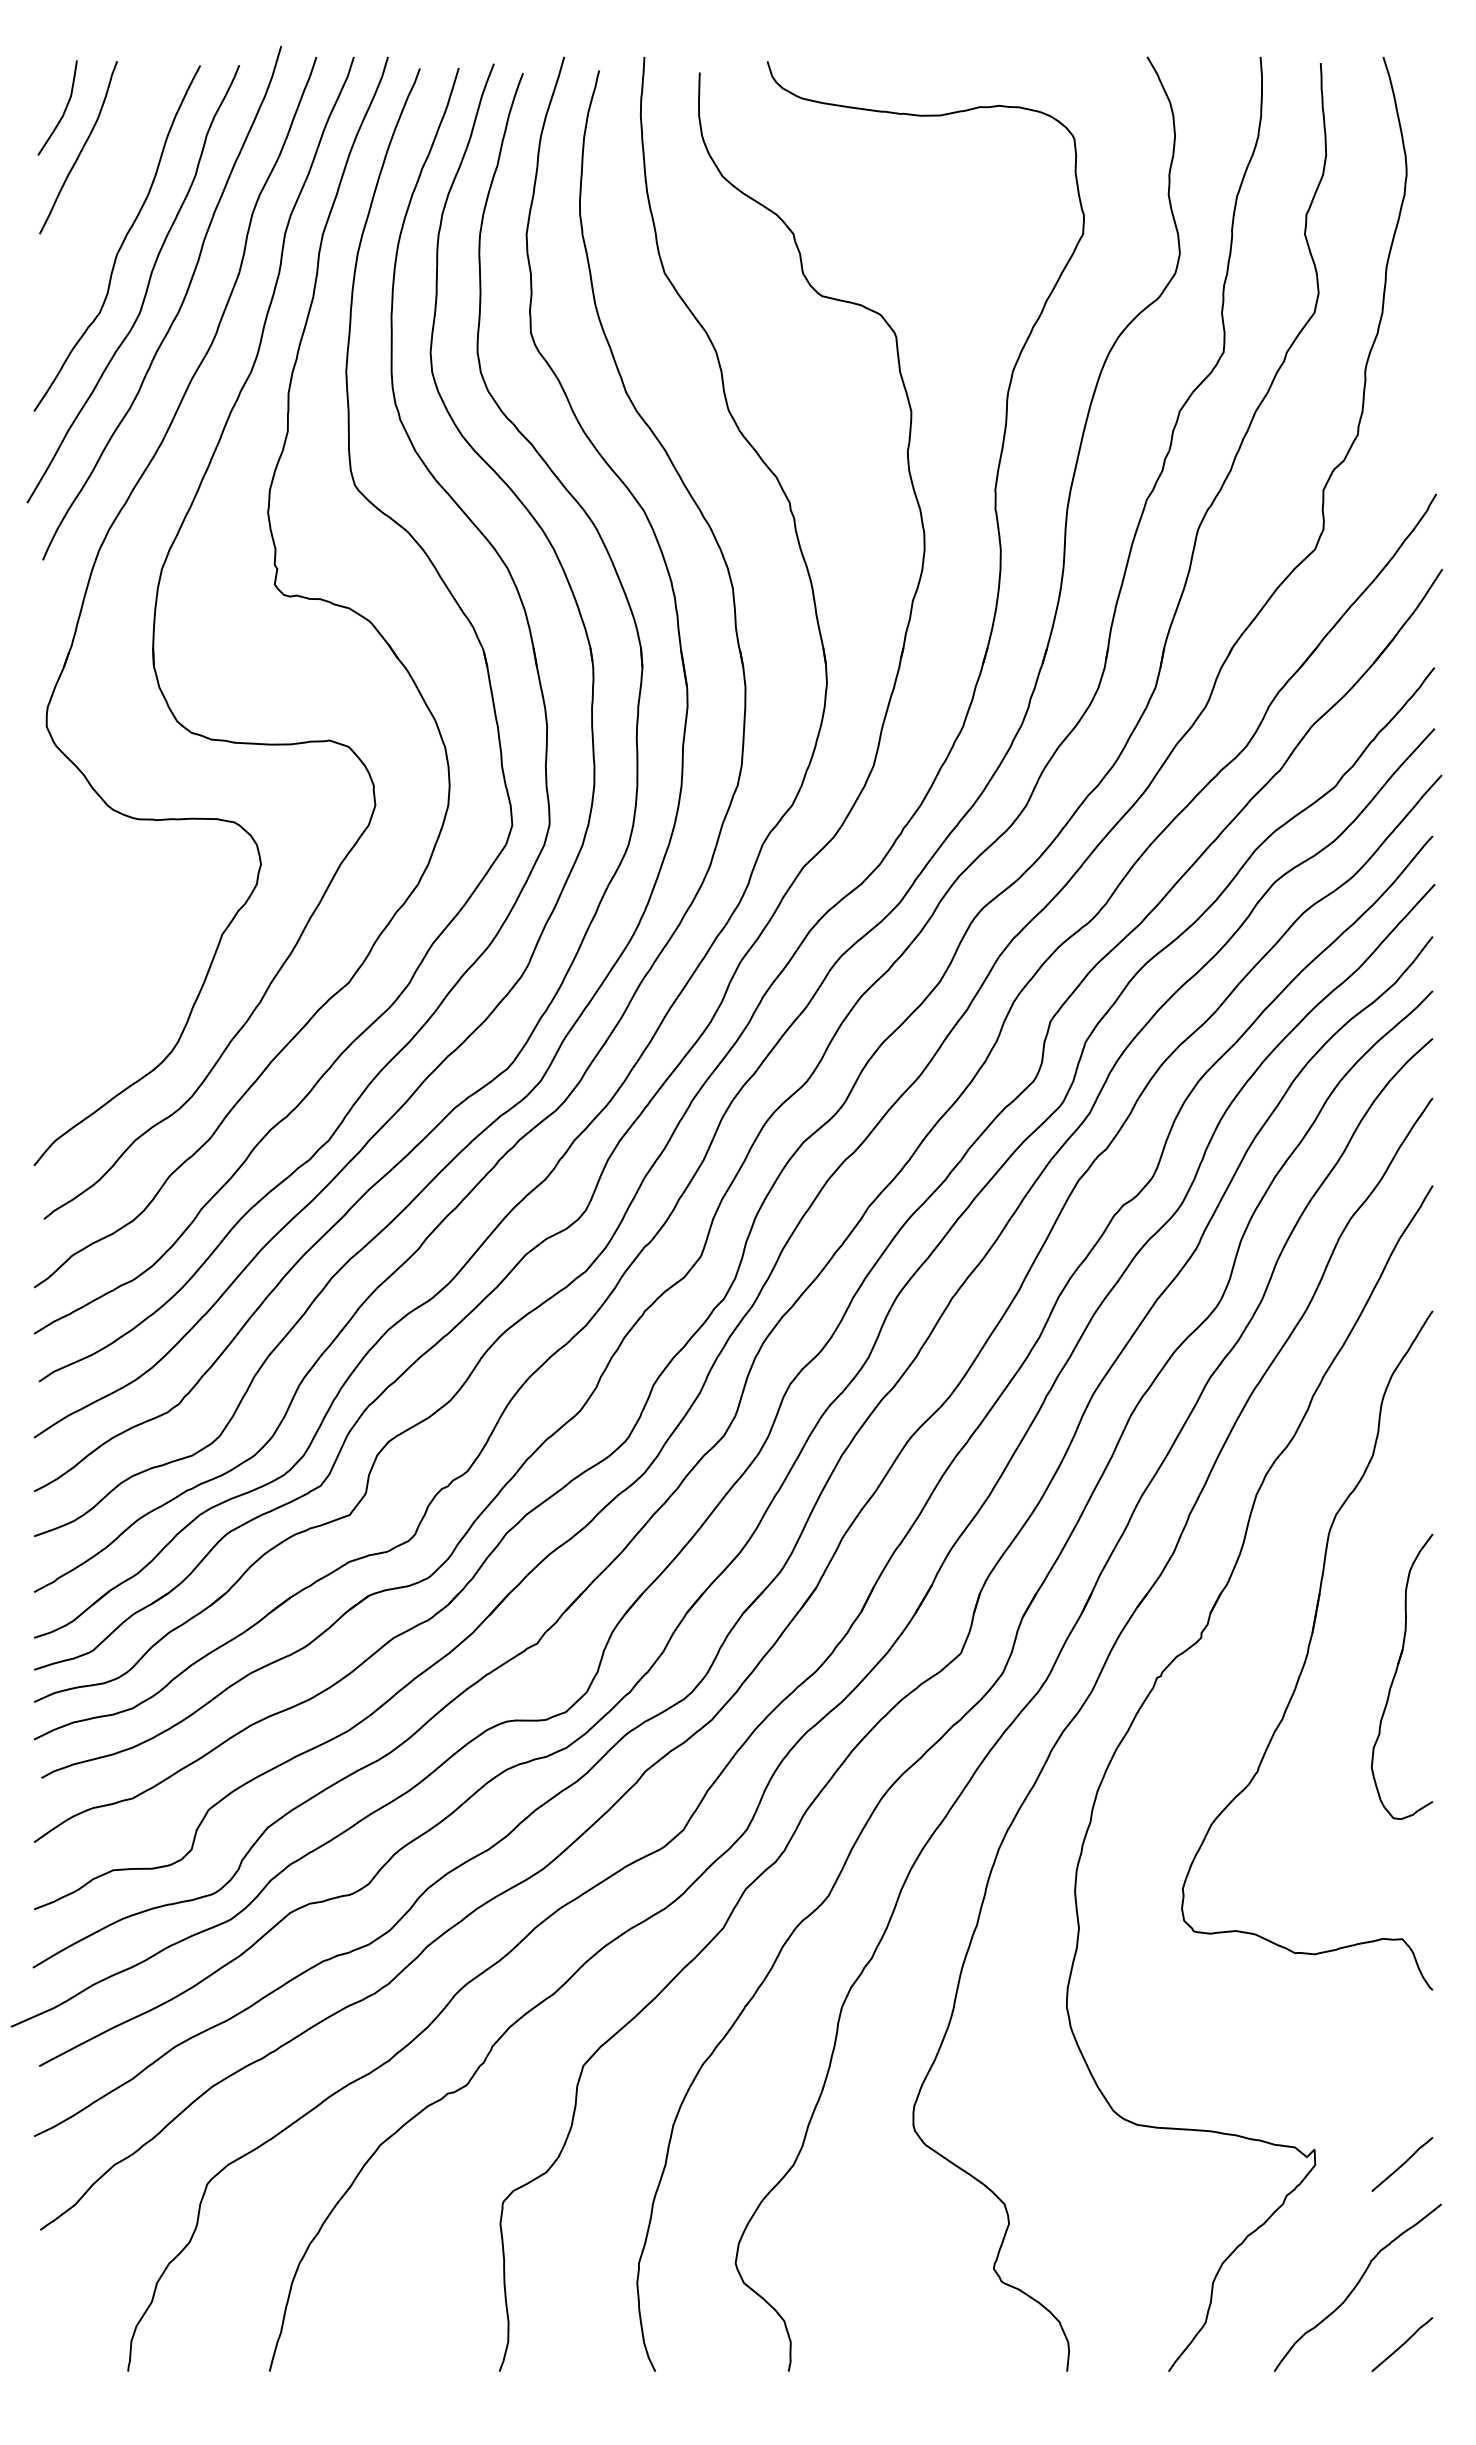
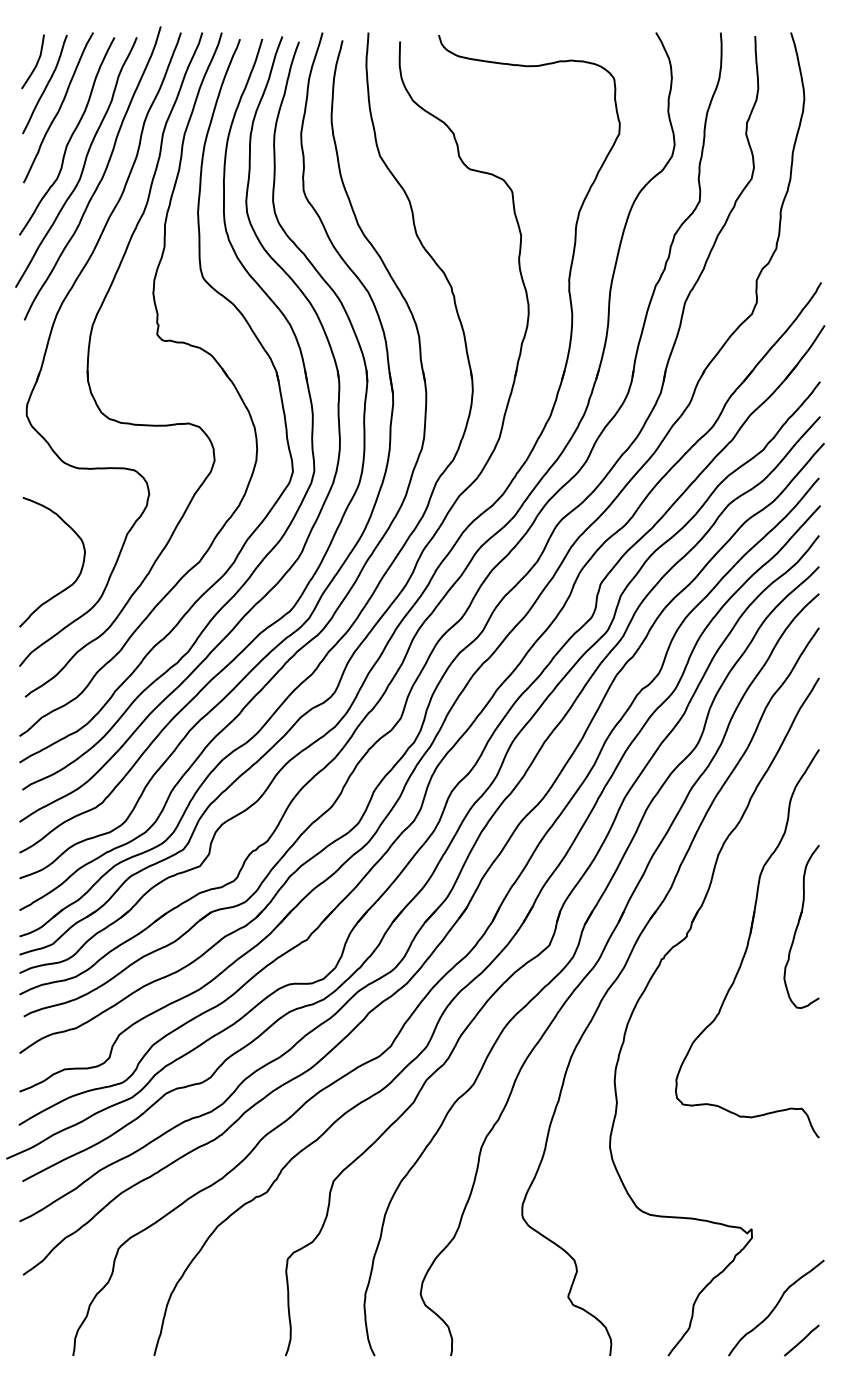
curve: (103, 187) -> (59, 107), added
curve: (117, 1025) -> (67, 586), added
part: (1401, 1676) -> (801, 926), moved
line: (1401, 2164) -> (801, 1237), removed

